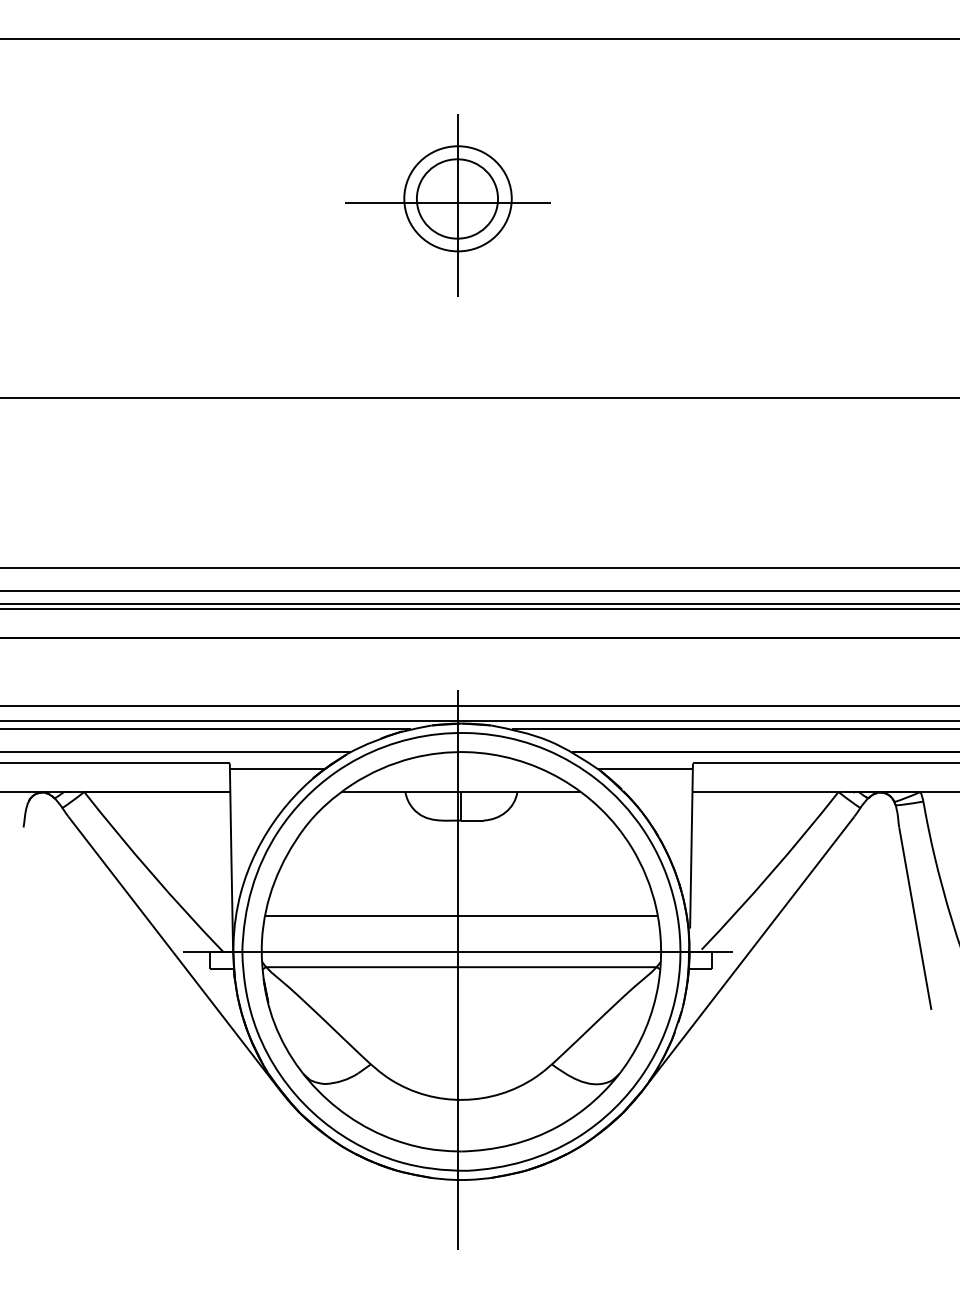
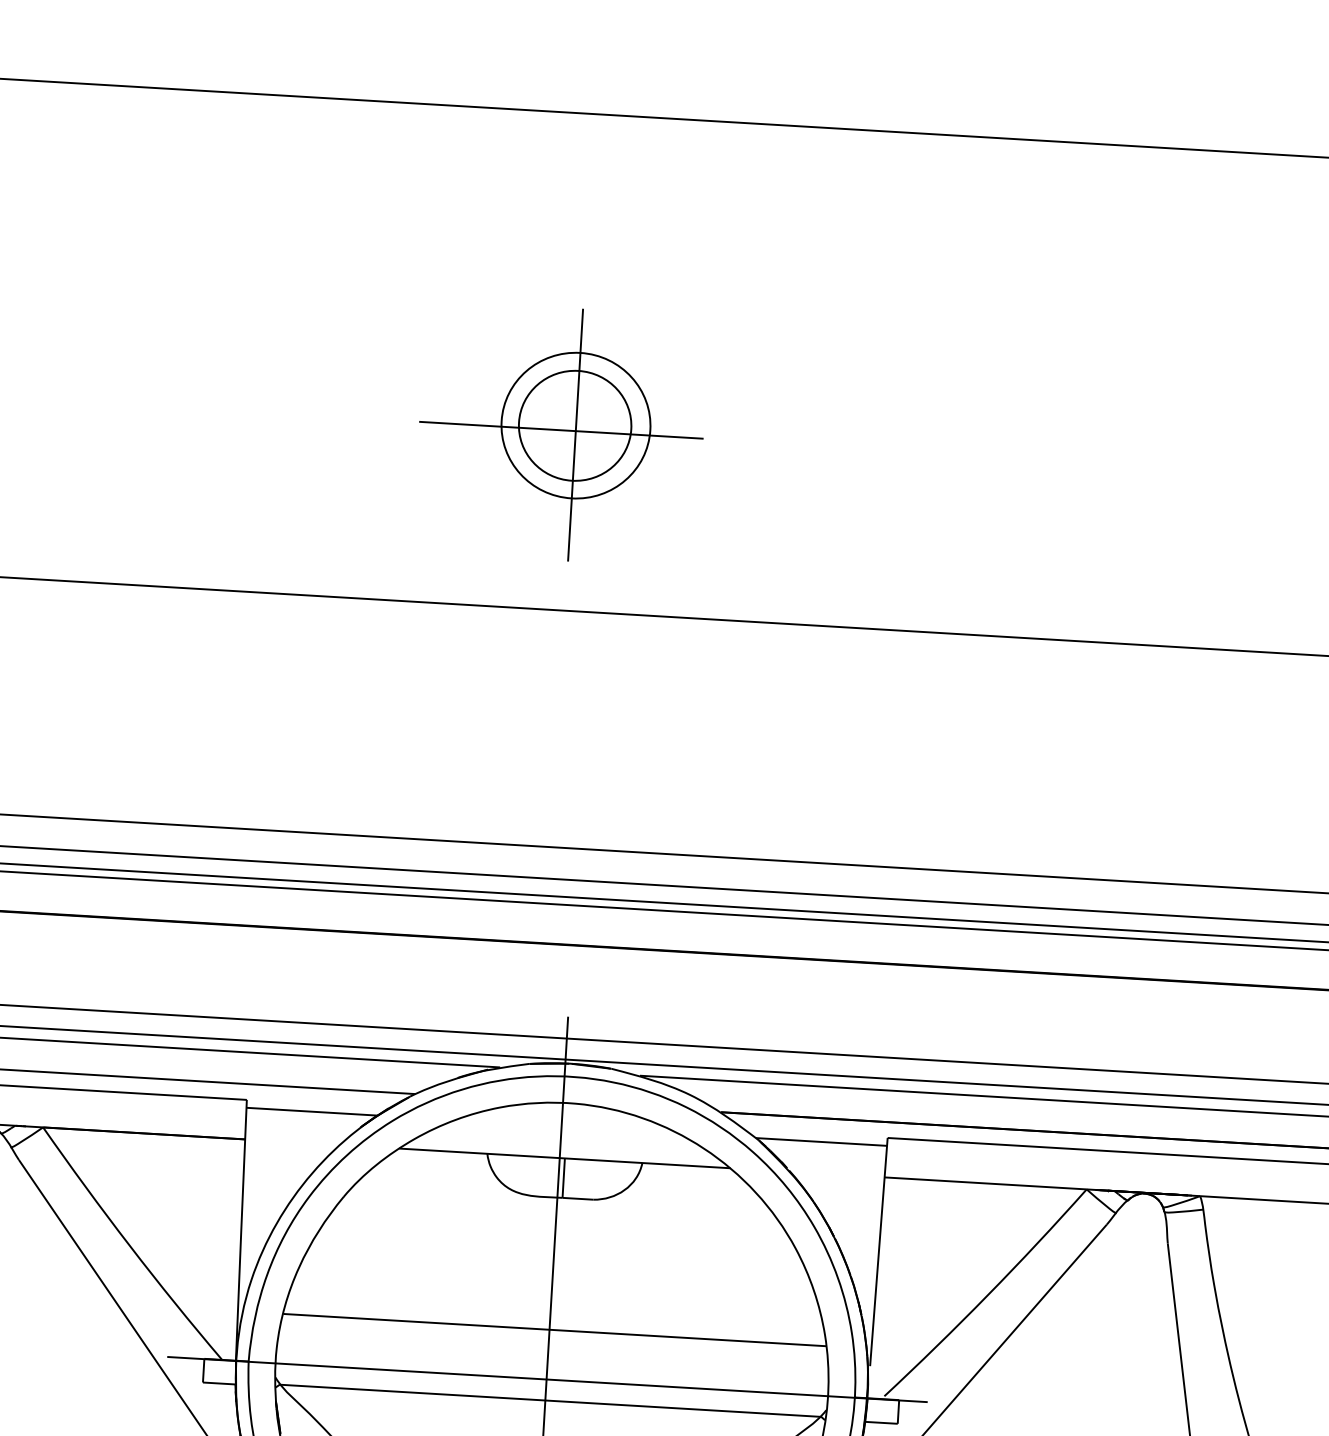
part: (447, 205) -> (560, 434), moved

